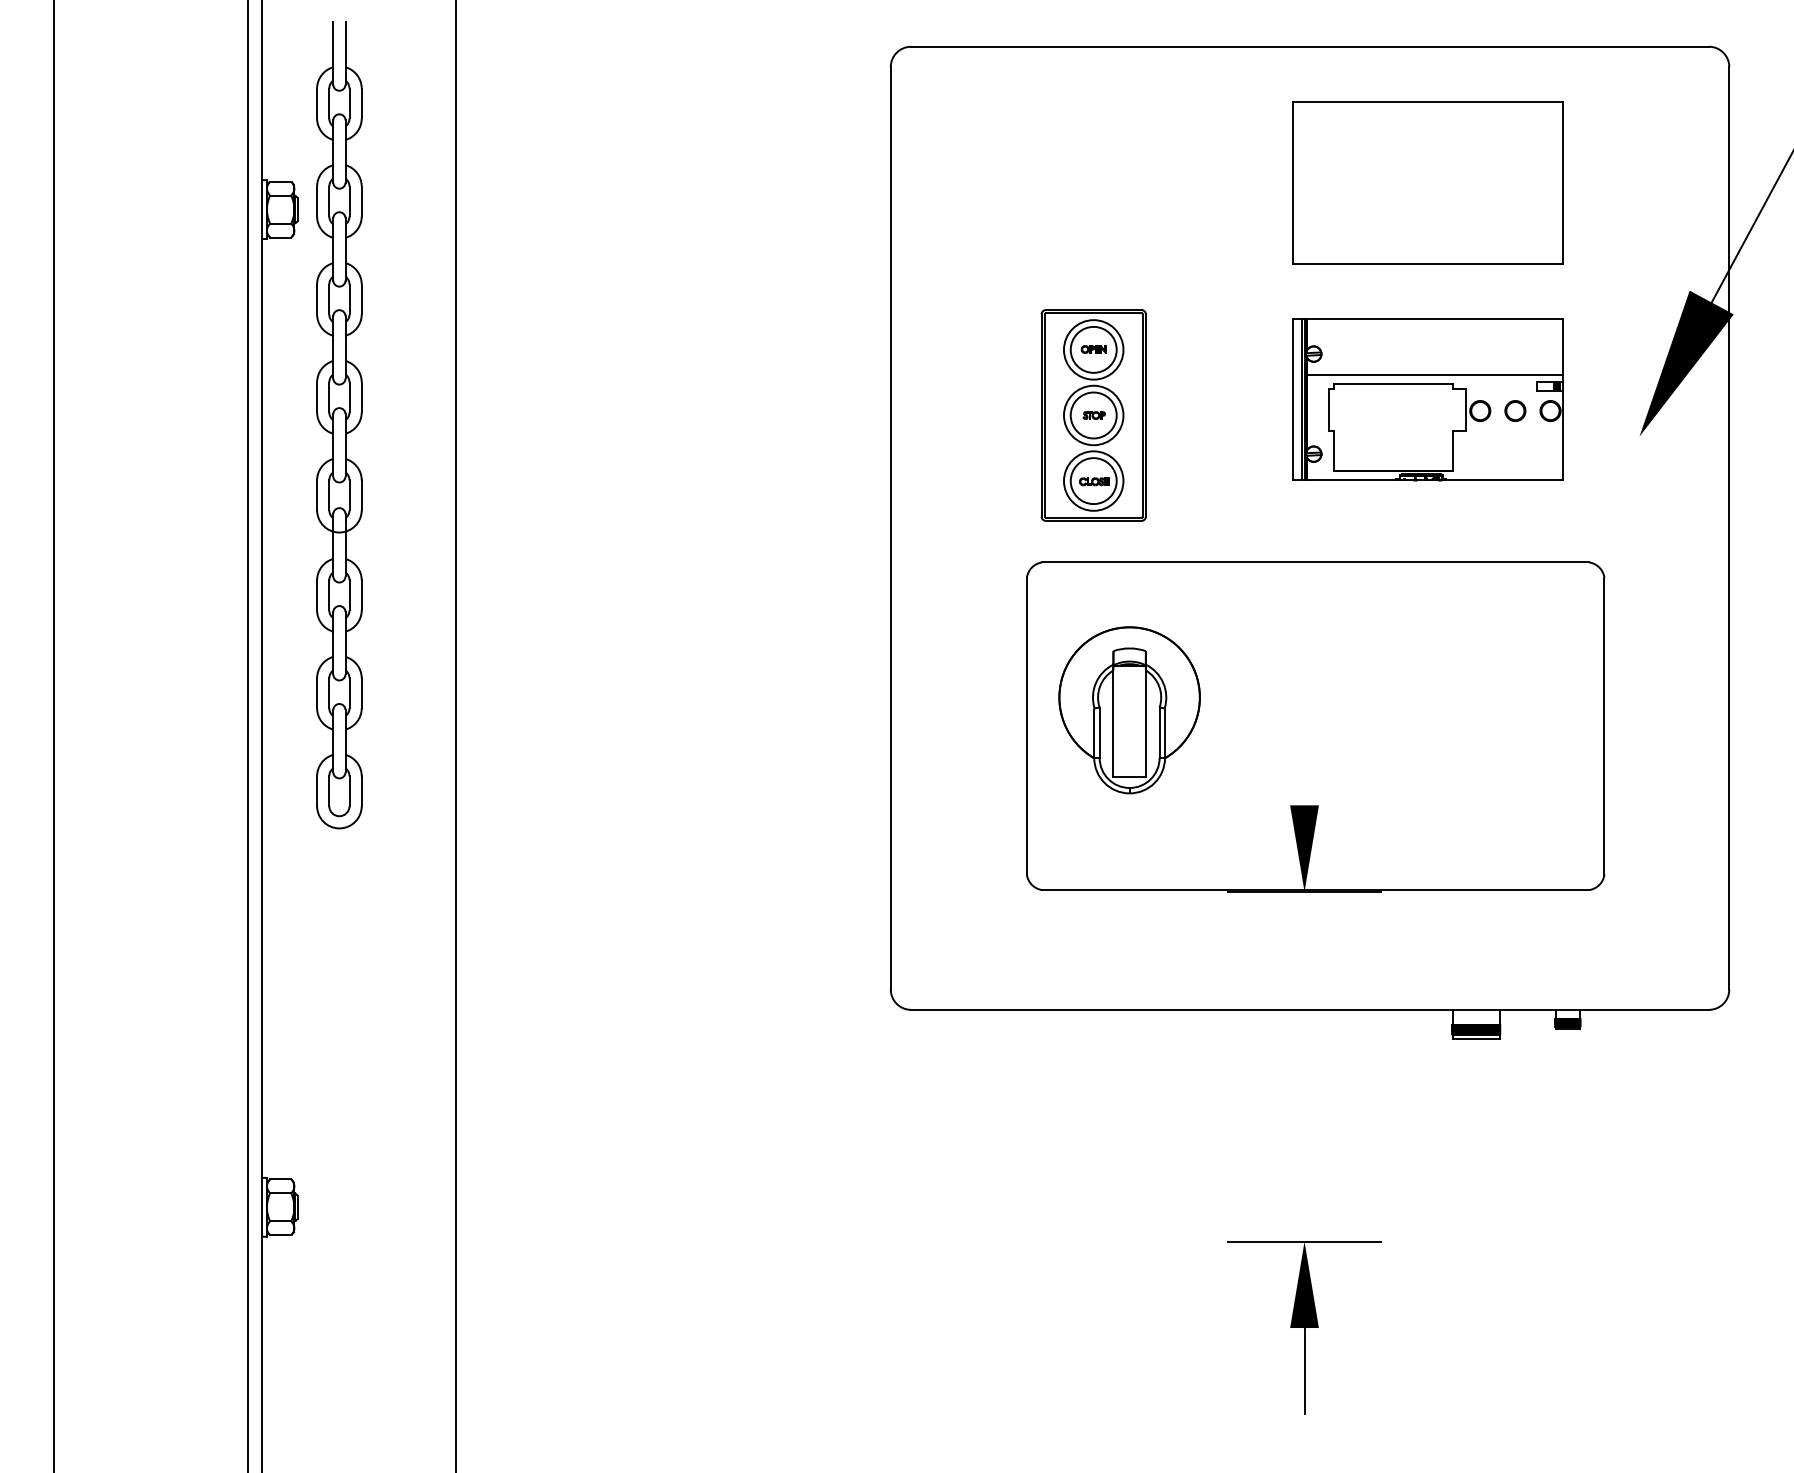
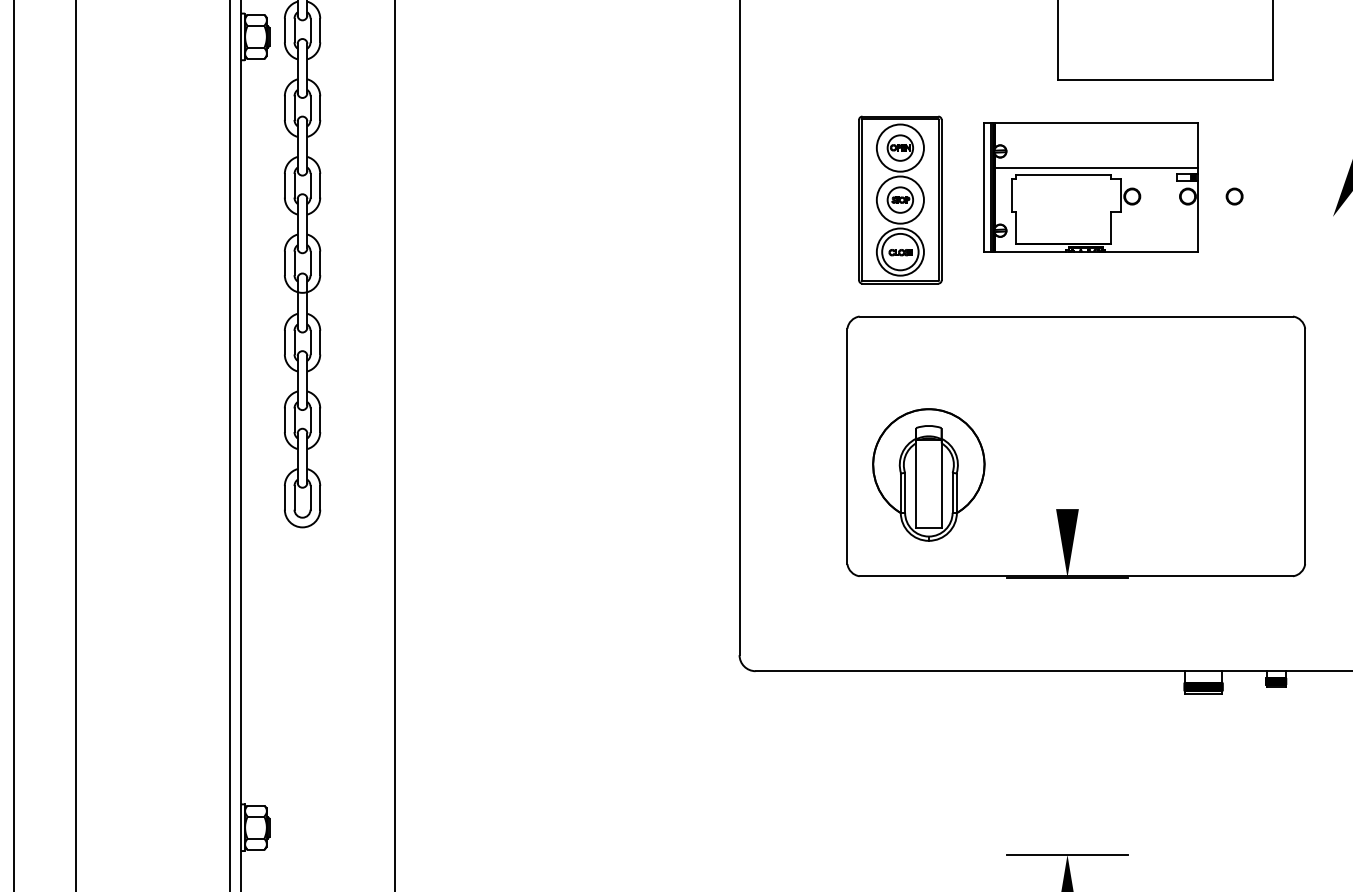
circle: (1093, 349) -> (900, 147), size x0.7
part: (1427, 399) -> (1090, 187), moved
circle: (1093, 415) -> (900, 200), size x0.7
part: (1129, 710) -> (928, 475), moved

